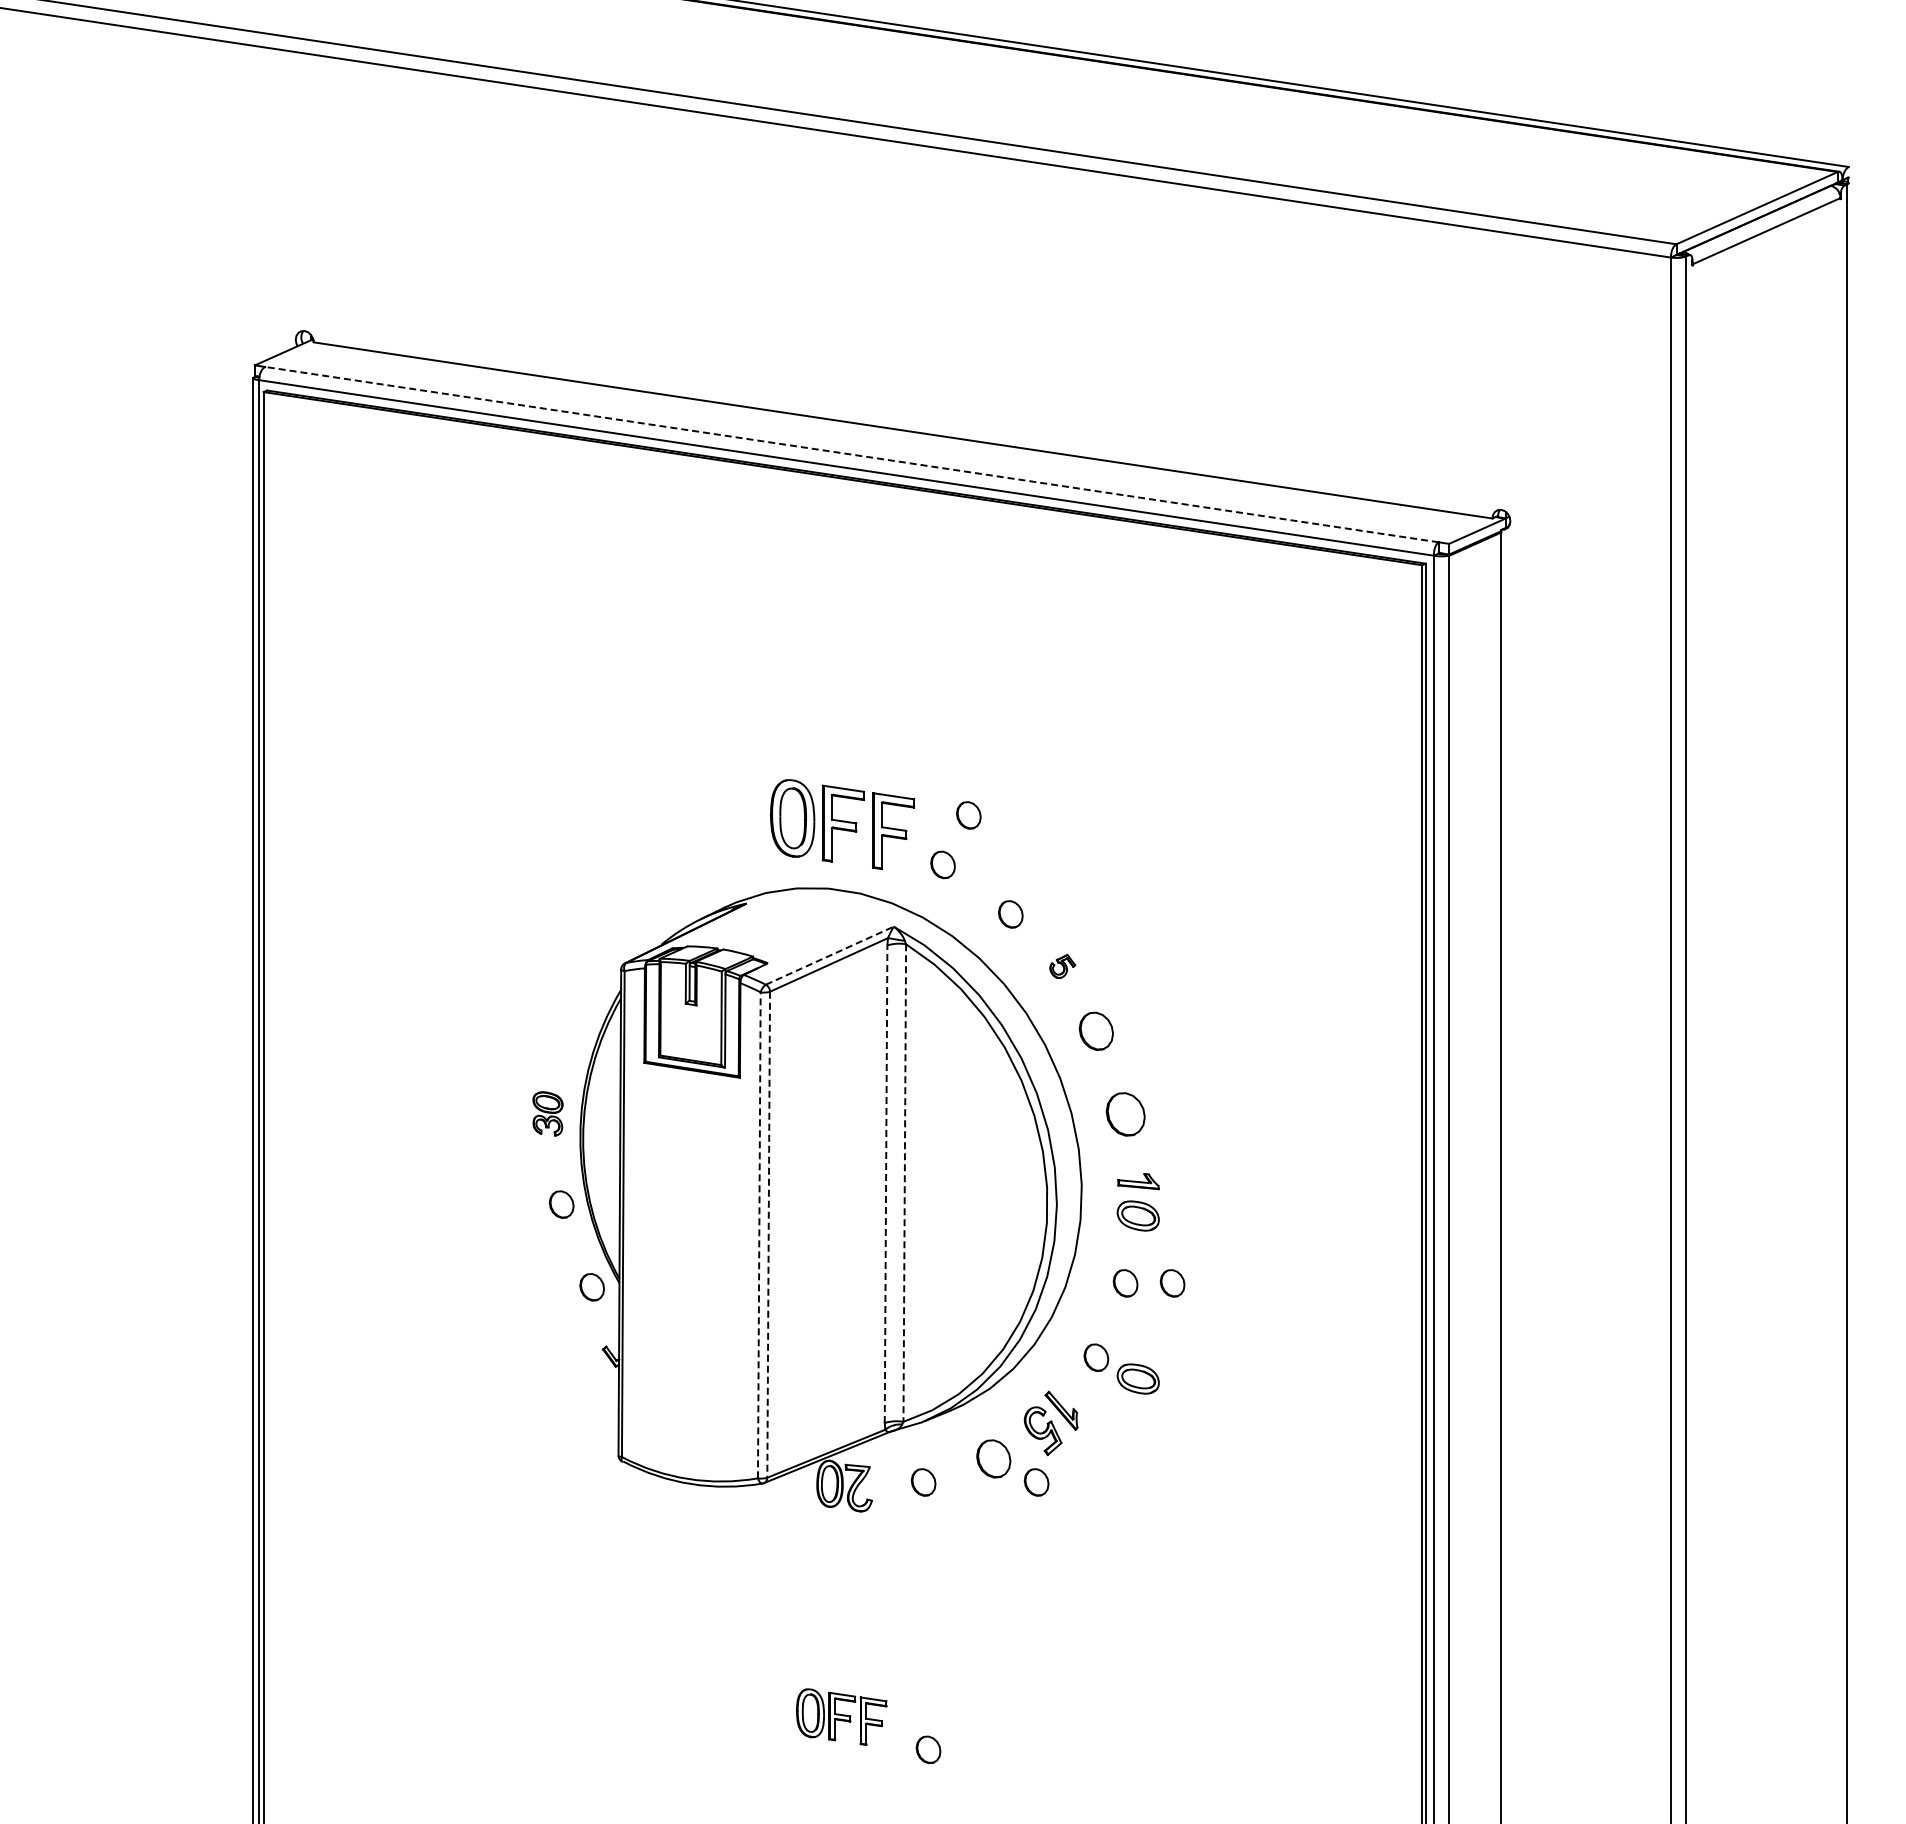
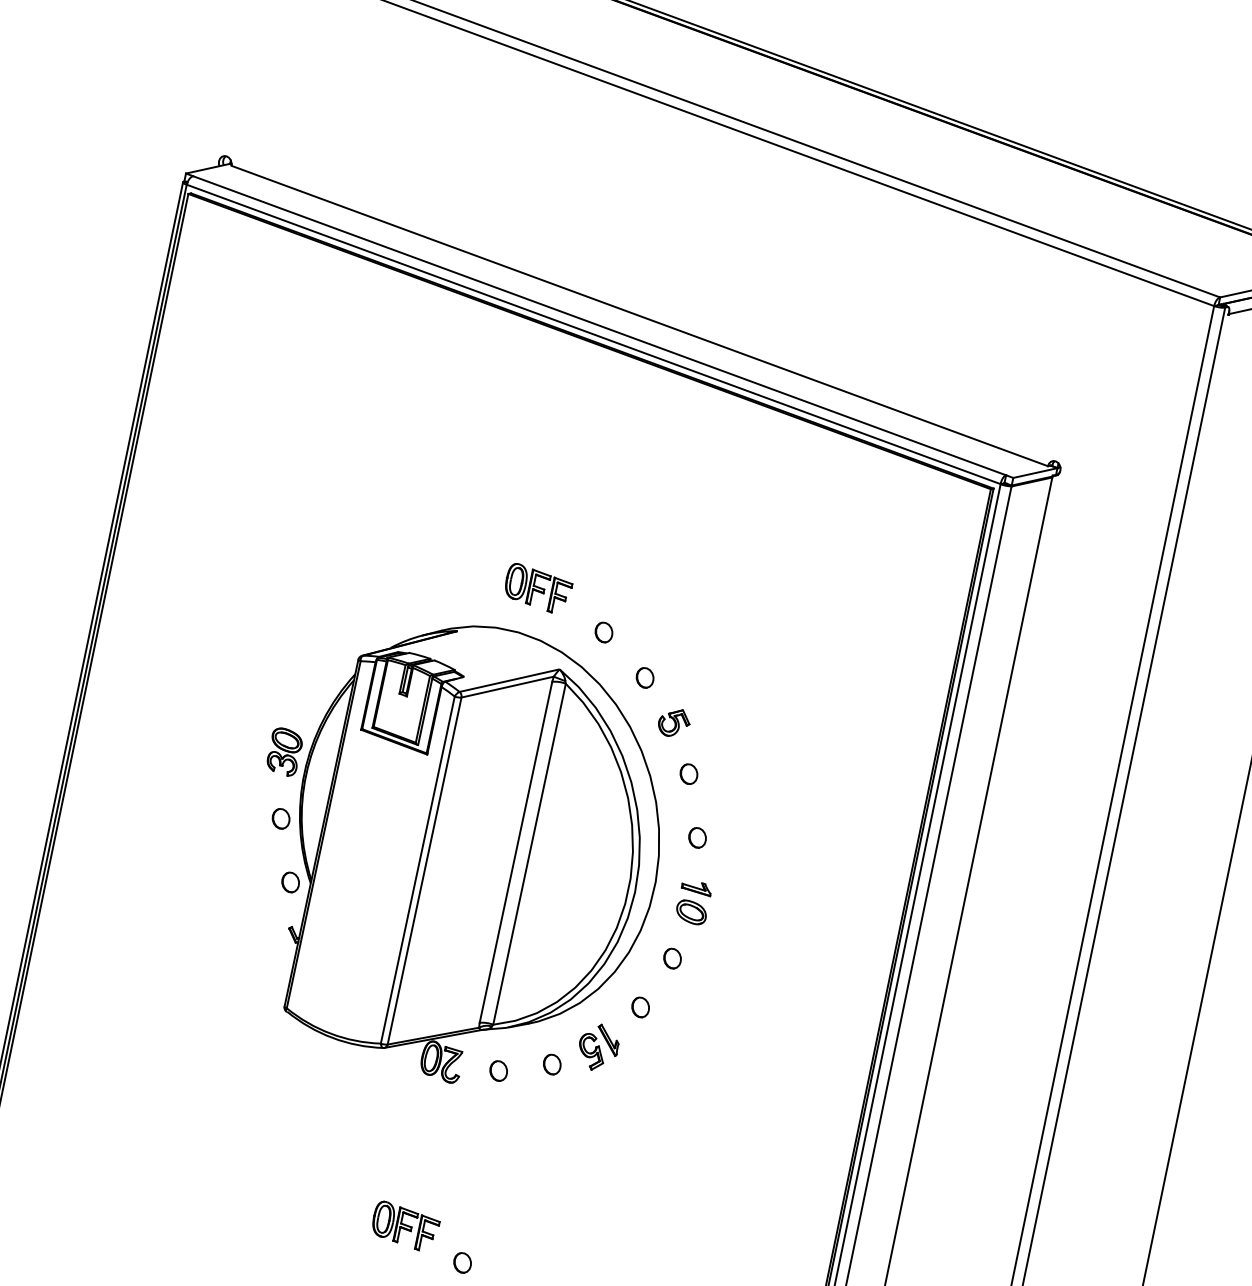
line: (851, 454) -> (599, 325), dashed -> solid
part: (968, 815) -> (629, 600), removed
part: (842, 824) -> (538, 588), size x0.62
line: (828, 956) -> (508, 681), dashed -> solid
part: (1062, 966) -> (674, 722), size x1.67
part: (1096, 1031) -> (689, 774), size x0.71
part: (547, 1113) -> (284, 751), size x1.43
part: (1125, 1114) -> (697, 837), size x0.62
line: (904, 1183) -> (529, 854), dashed -> solid
line: (886, 1184) -> (516, 852), dashed -> solid
line: (768, 1234) -> (424, 870), dashed -> solid
line: (759, 1235) -> (417, 870), dashed -> solid
part: (1172, 1283) -> (706, 965), removed
part: (1137, 1378) -> (666, 1028), removed
part: (993, 1458) -> (552, 1064), size x0.71
part: (1036, 1482) -> (579, 1087), removed

